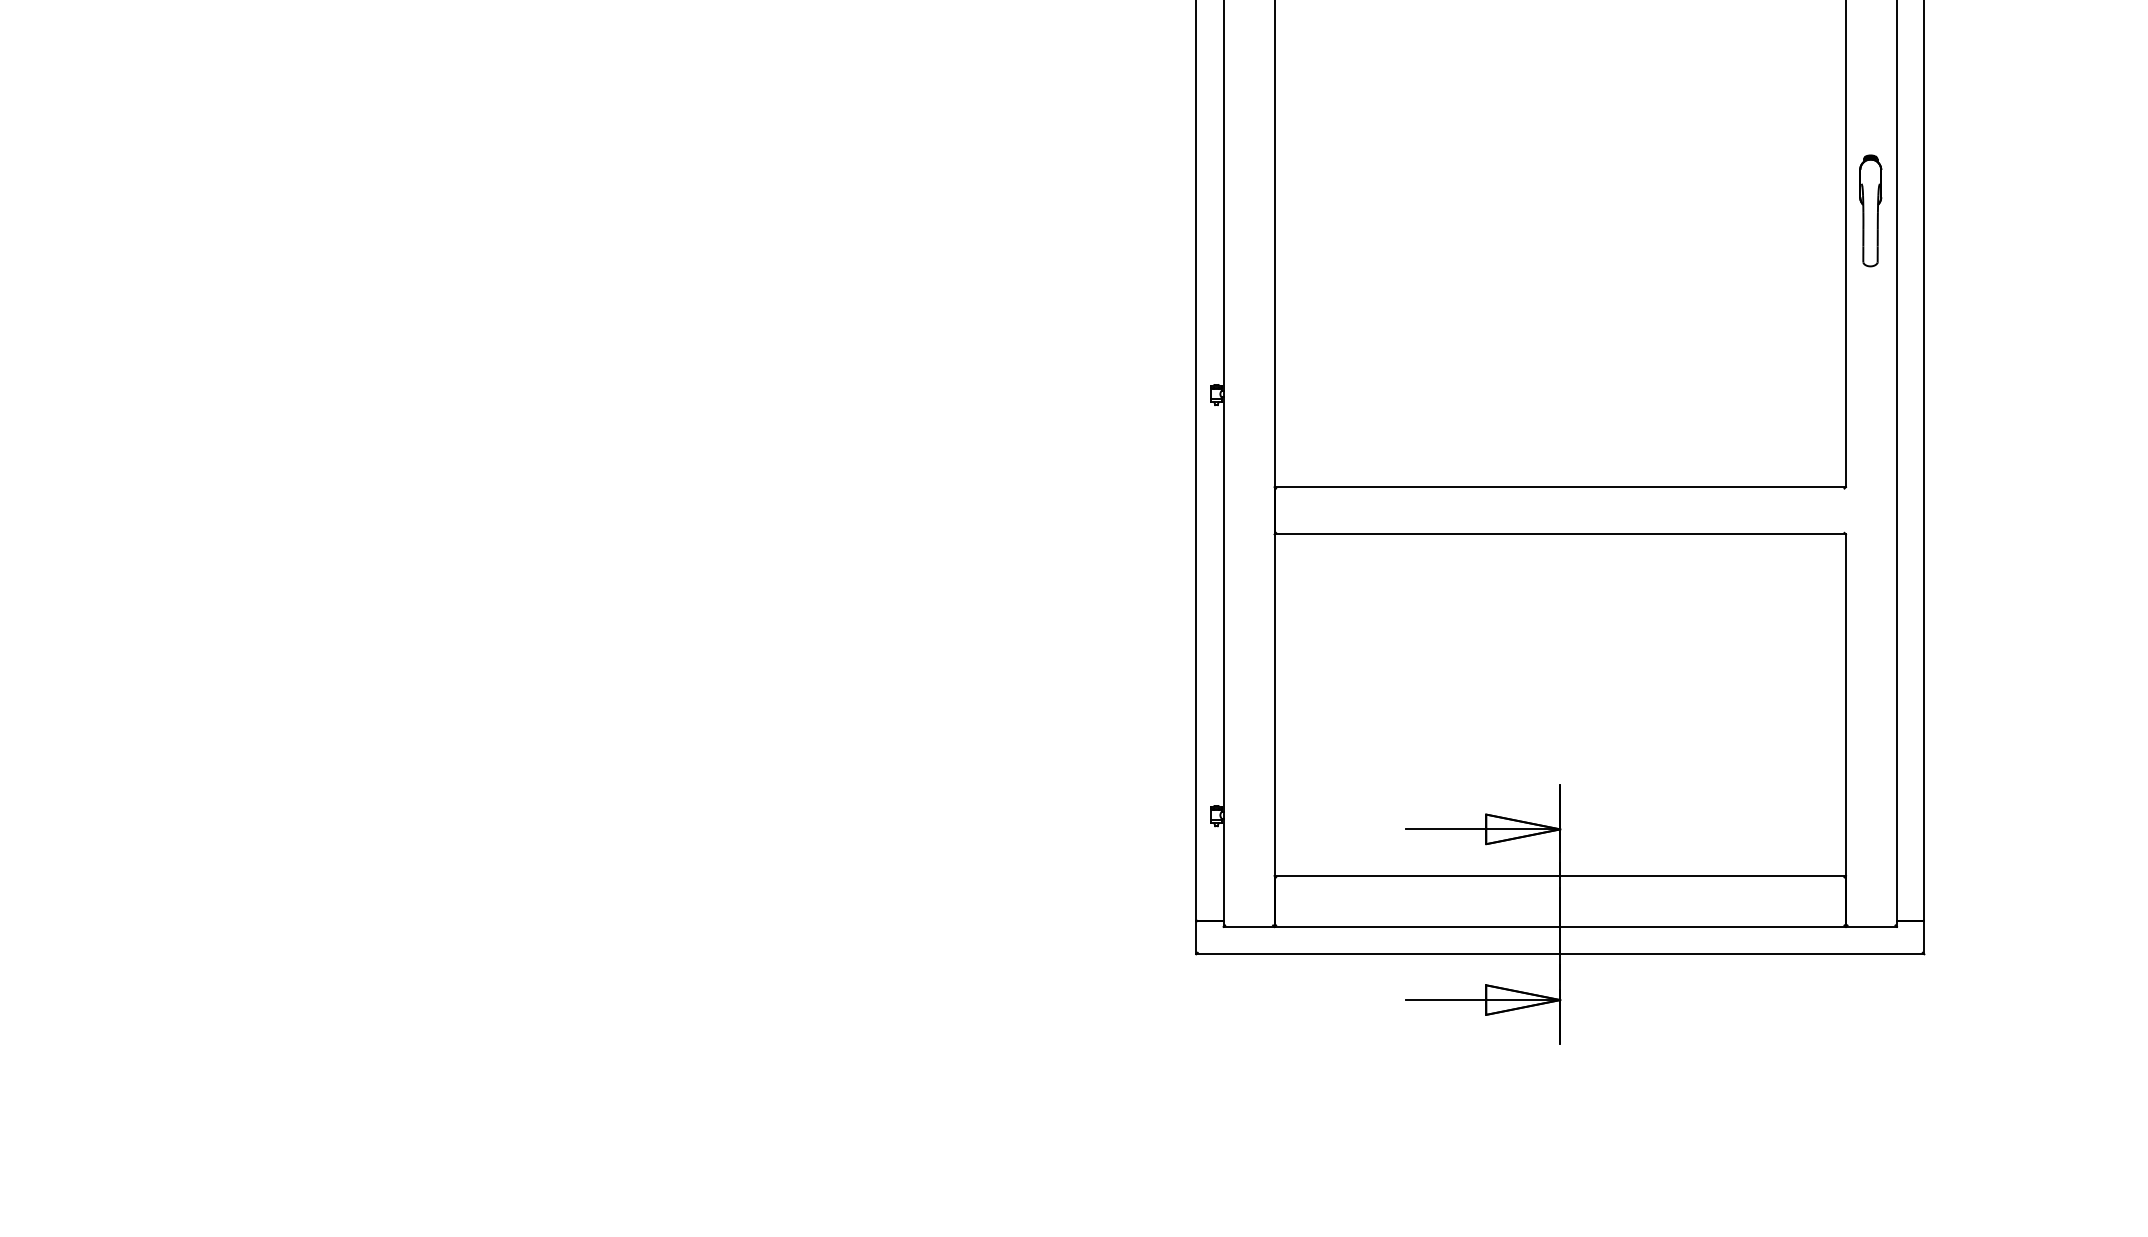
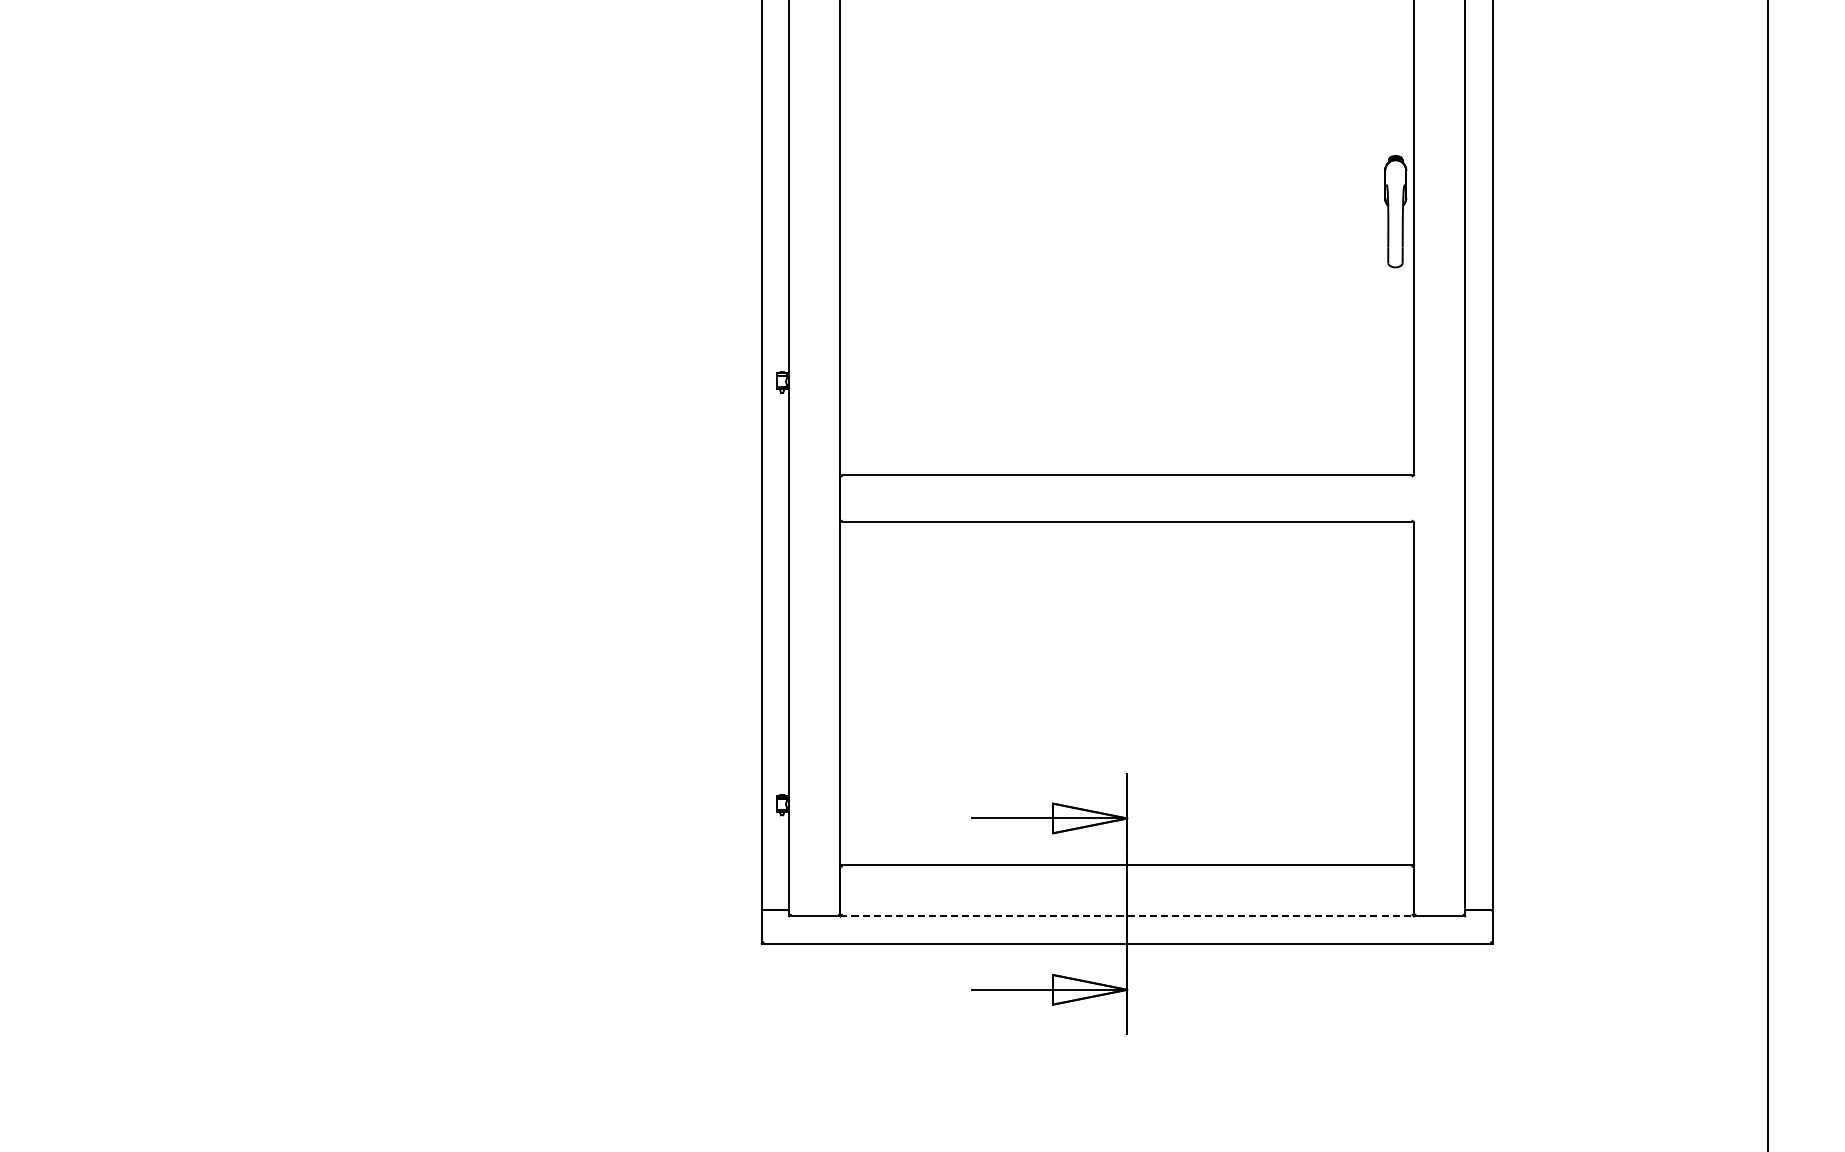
part: (1870, 210) -> (1395, 211), moved
line: (1560, 926) -> (1127, 915), solid -> dashed

